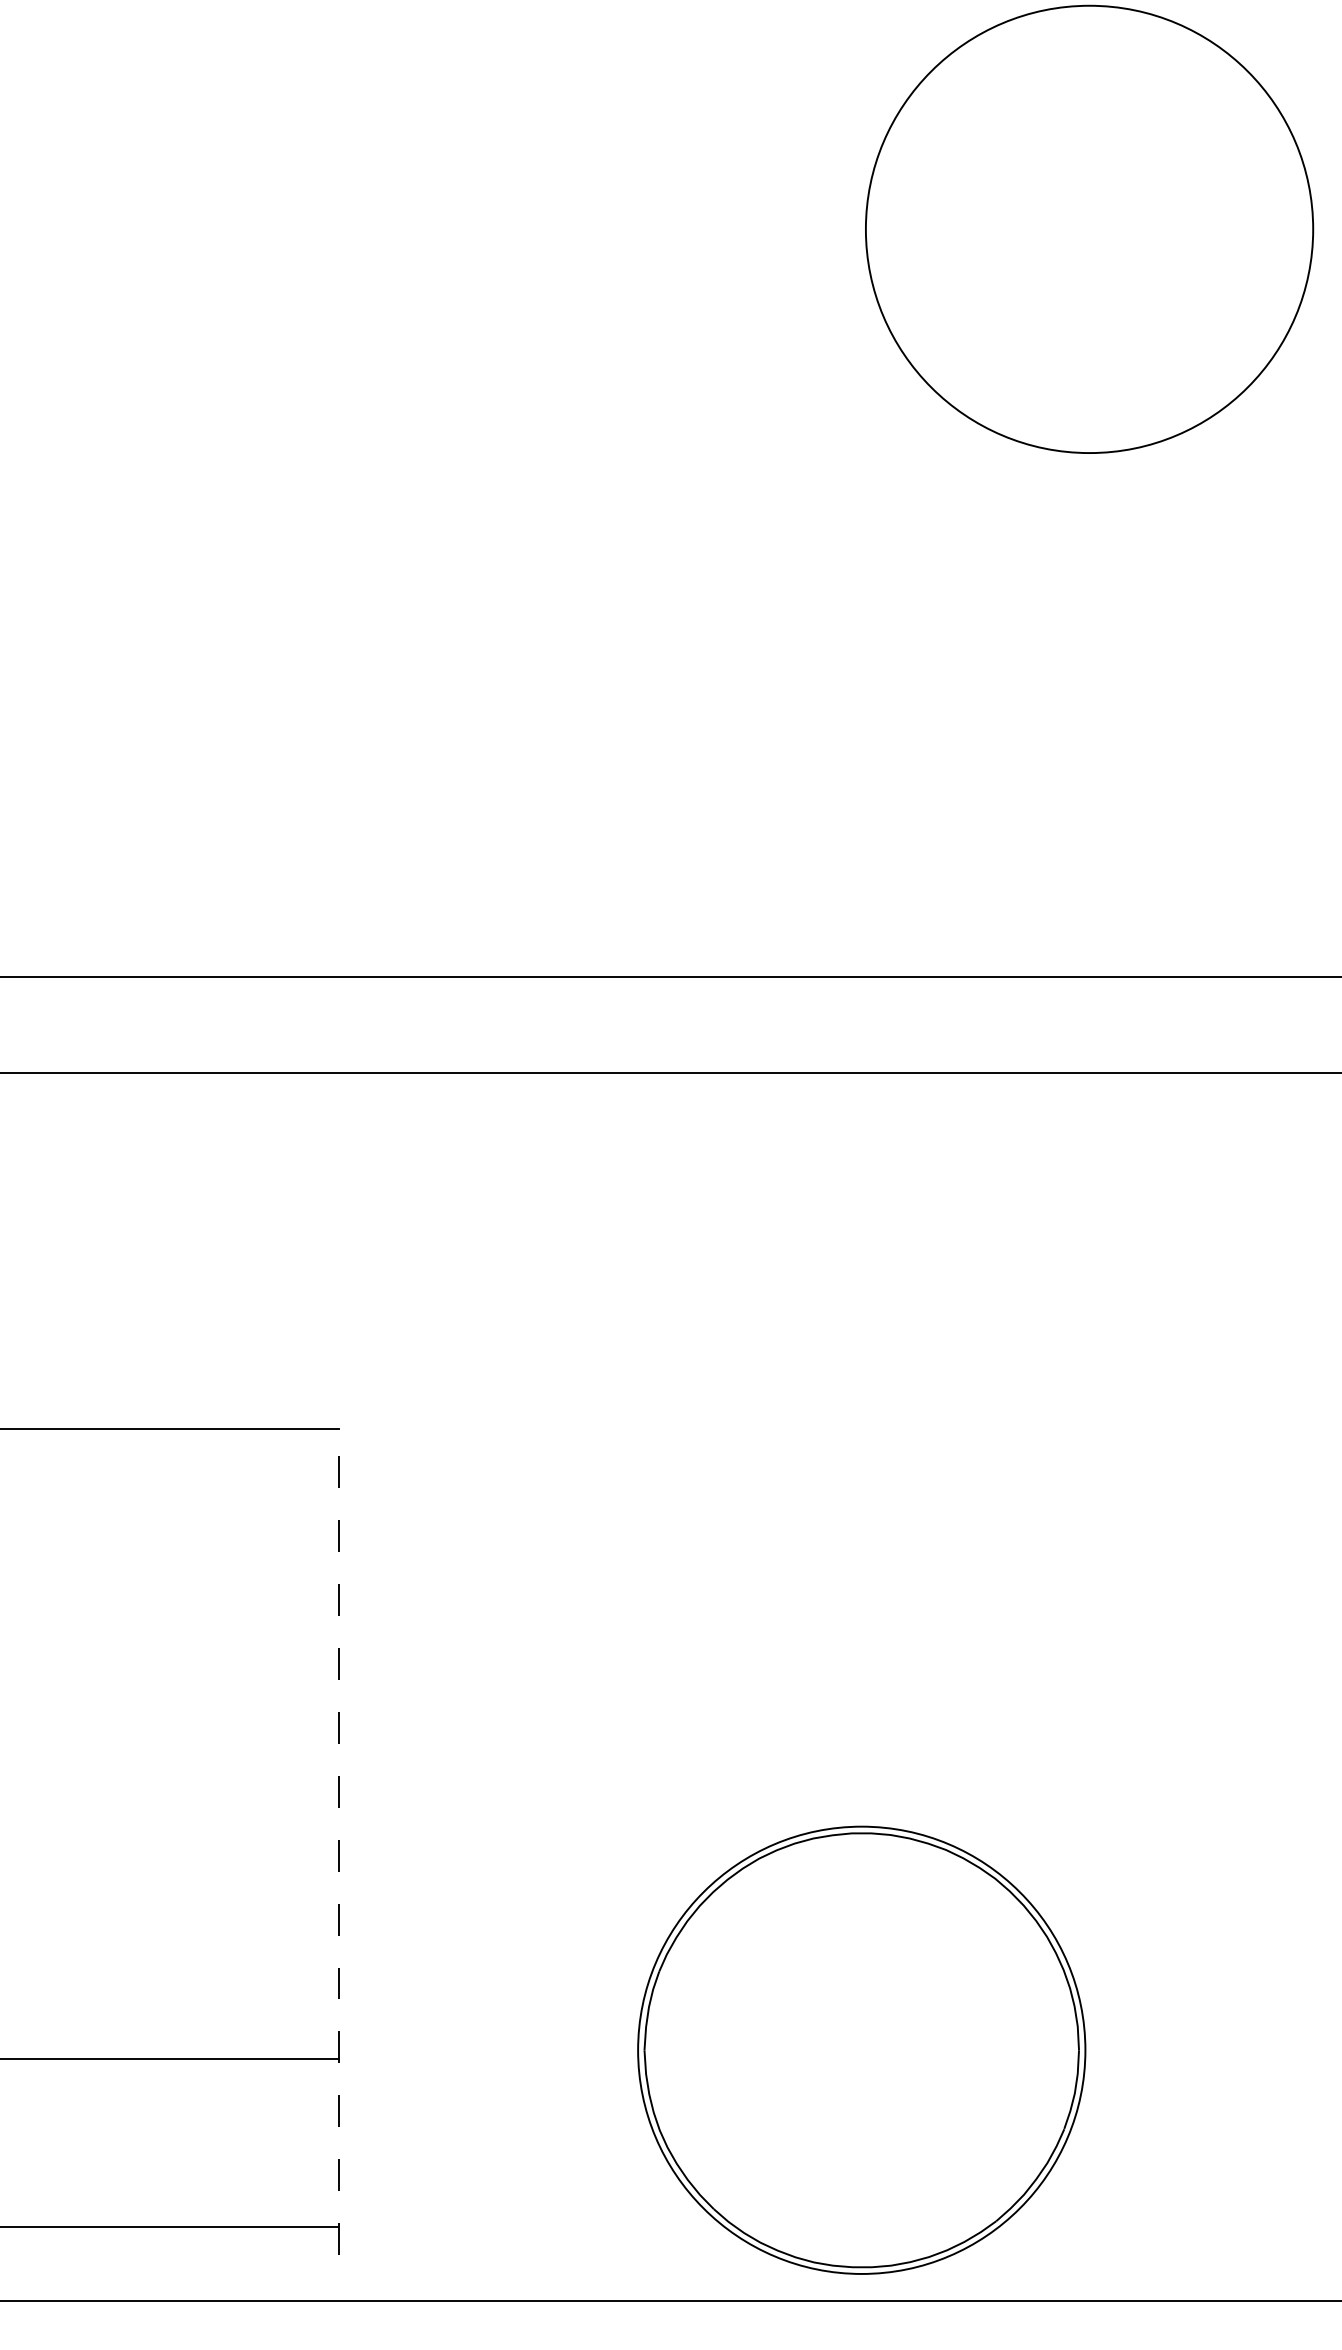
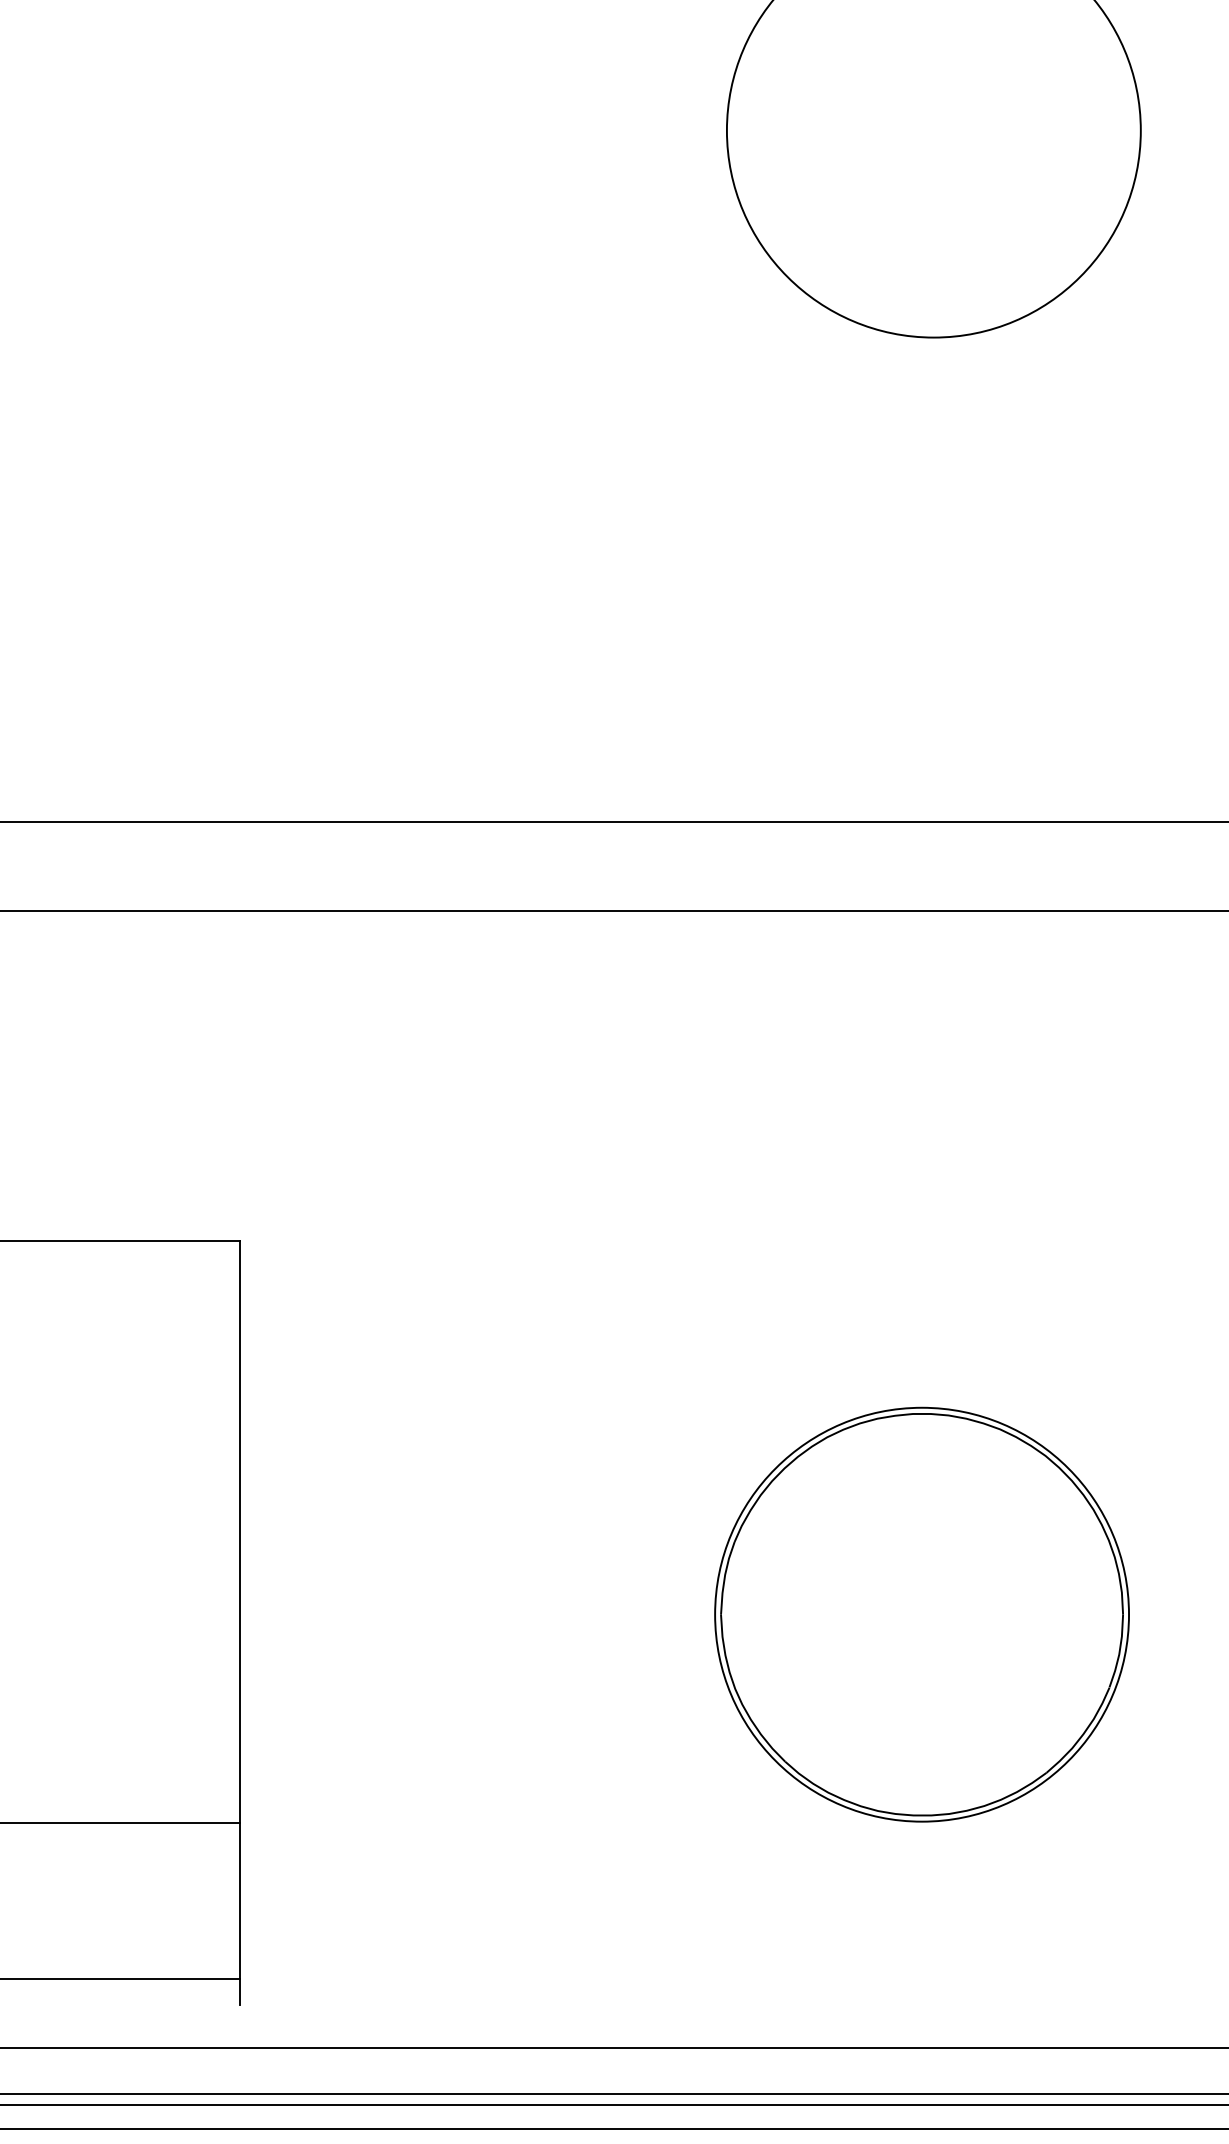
line: (339, 1842) -> (239, 1623), dashed -> solid
part: (861, 2049) -> (921, 1613), moved

